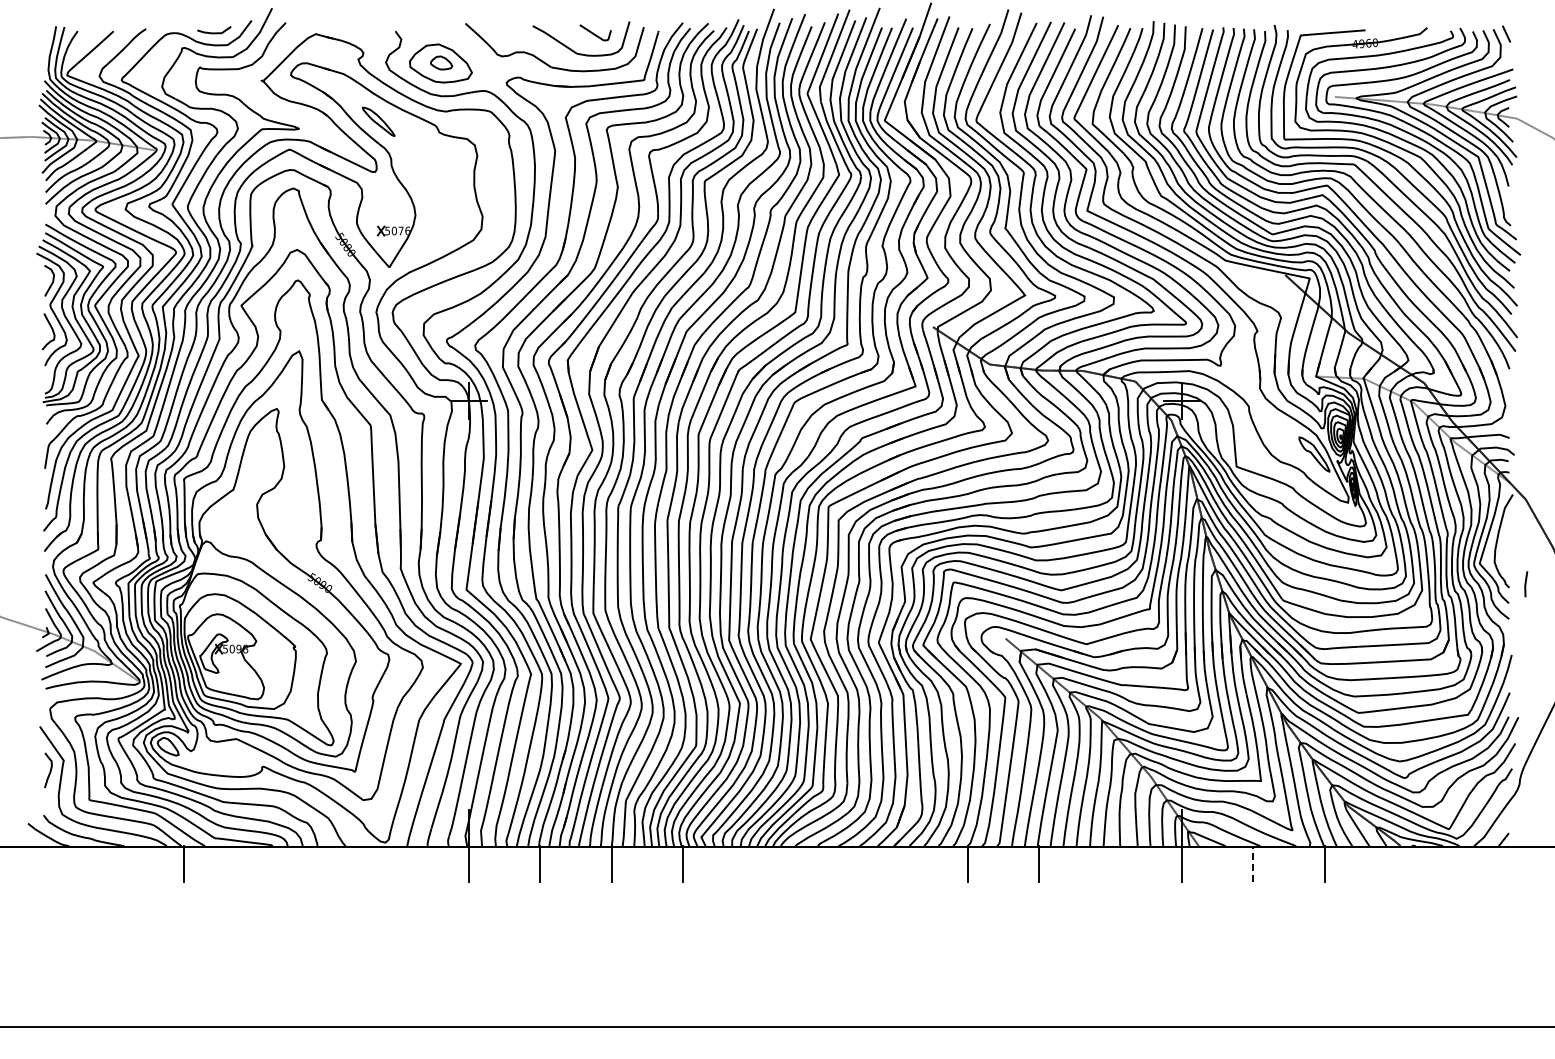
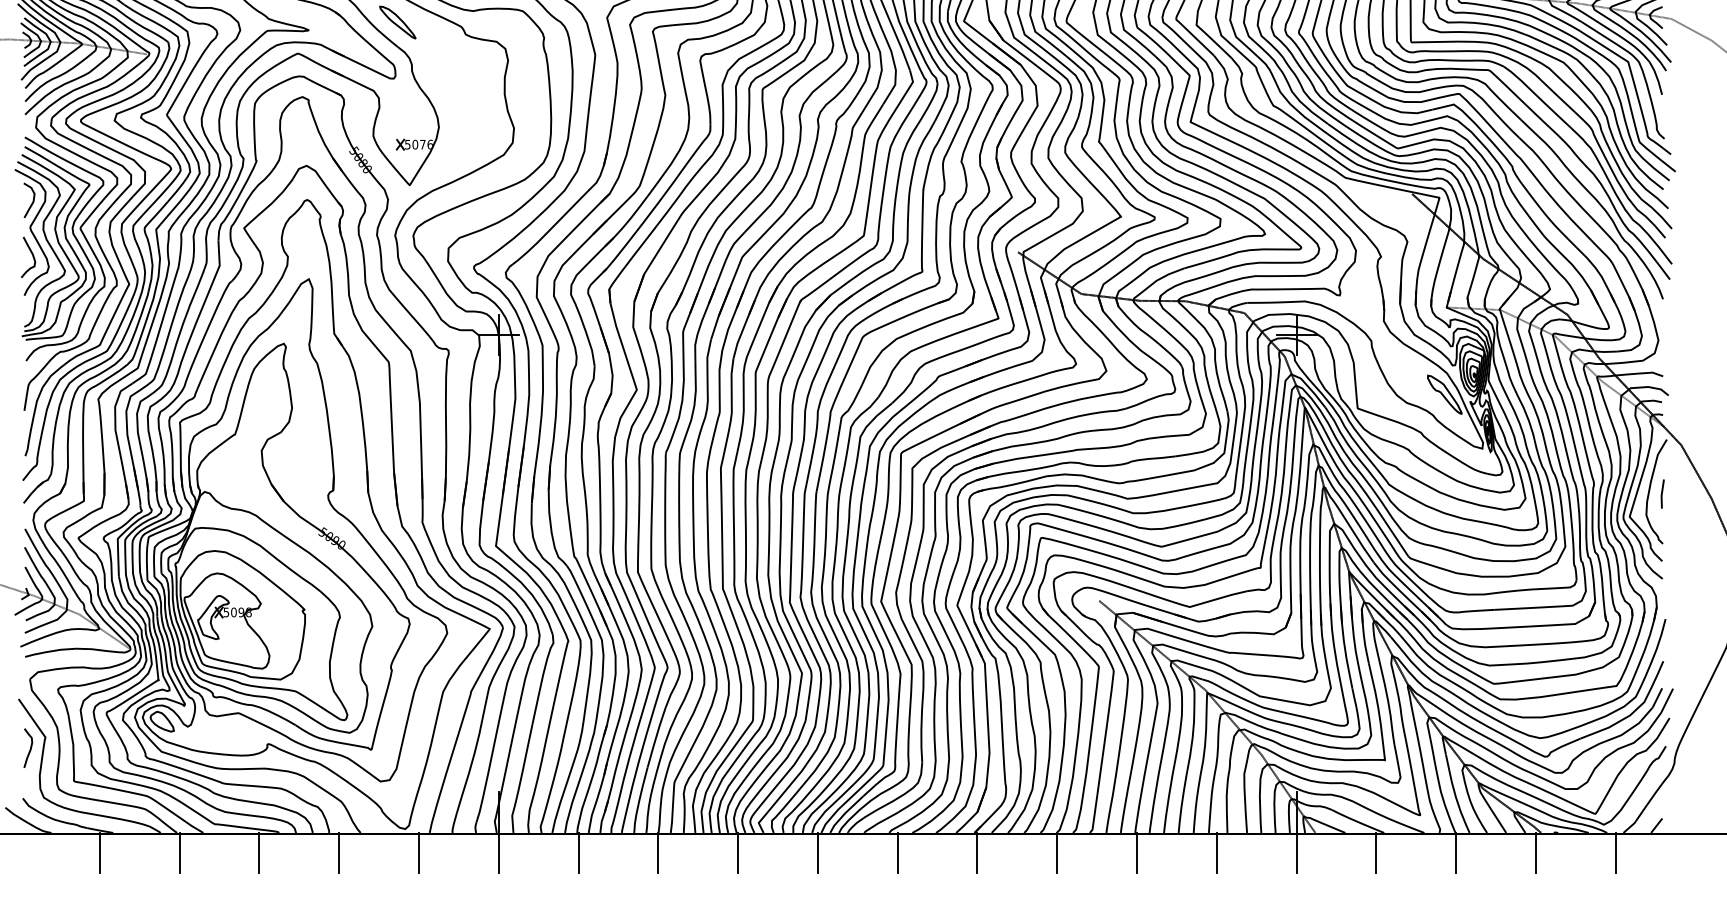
line: (1526, 584) -> (1663, 494), moved
line: (1253, 863) -> (1376, 852), dashed -> solid
line: (112, 864) -> (99, 853), added
line: (254, 864) -> (258, 853), added
line: (326, 864) -> (339, 853), added
line: (397, 864) -> (418, 853), added
line: (754, 864) -> (818, 853), added
line: (825, 864) -> (897, 853), added
line: (896, 864) -> (977, 853), added
line: (1110, 864) -> (1216, 853), added
line: (1395, 864) -> (1535, 853), added
line: (1467, 864) -> (1616, 853), added

